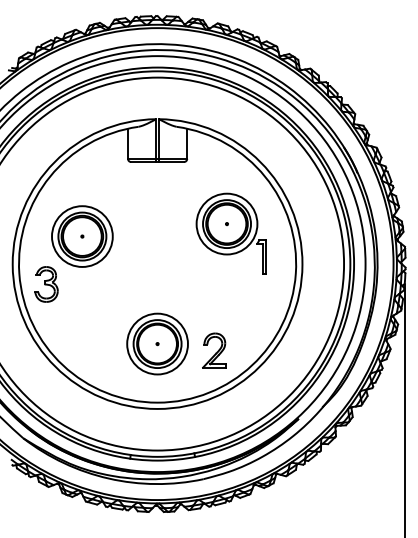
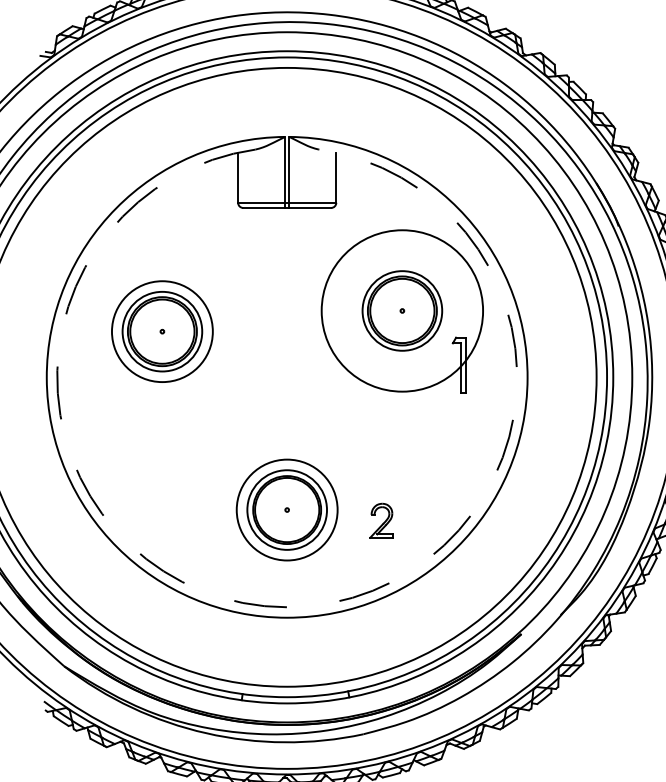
circle: (226, 223) -> (401, 309), size x1.6
part: (46, 284) -> (102, 411), removed
part: (214, 350) -> (381, 520), size x0.6
arc: (157, 402) -> (287, 607), solid -> dashed

